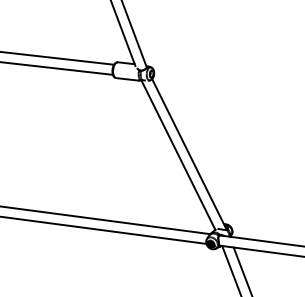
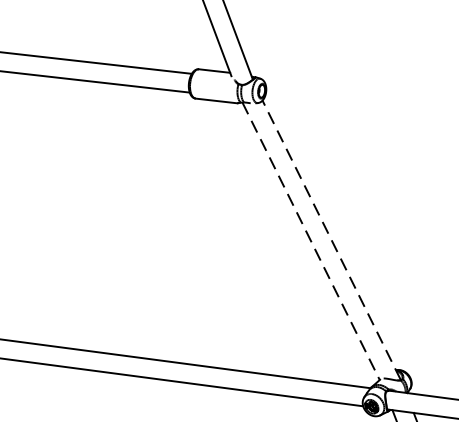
line: (189, 154) -> (331, 240), solid -> dashed
line: (178, 155) -> (311, 242), solid -> dashed

